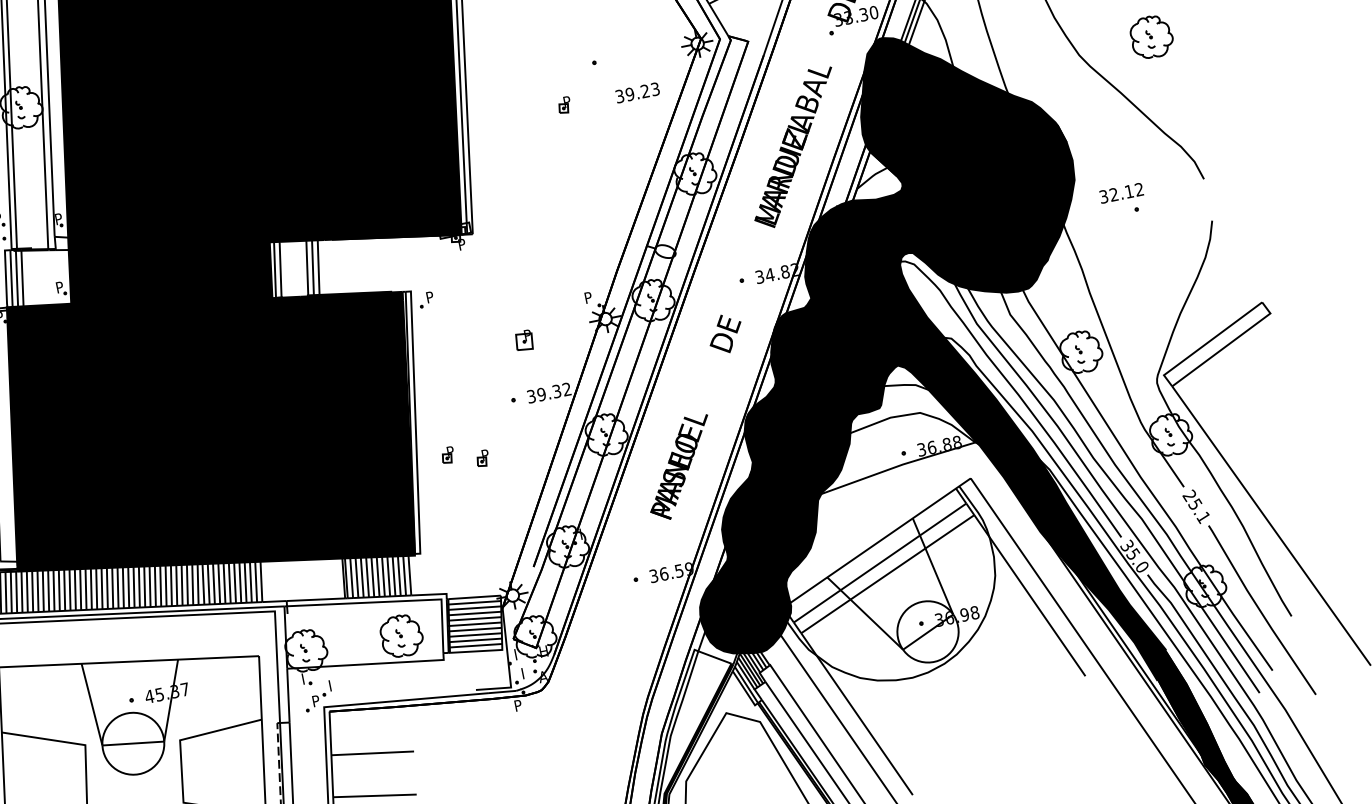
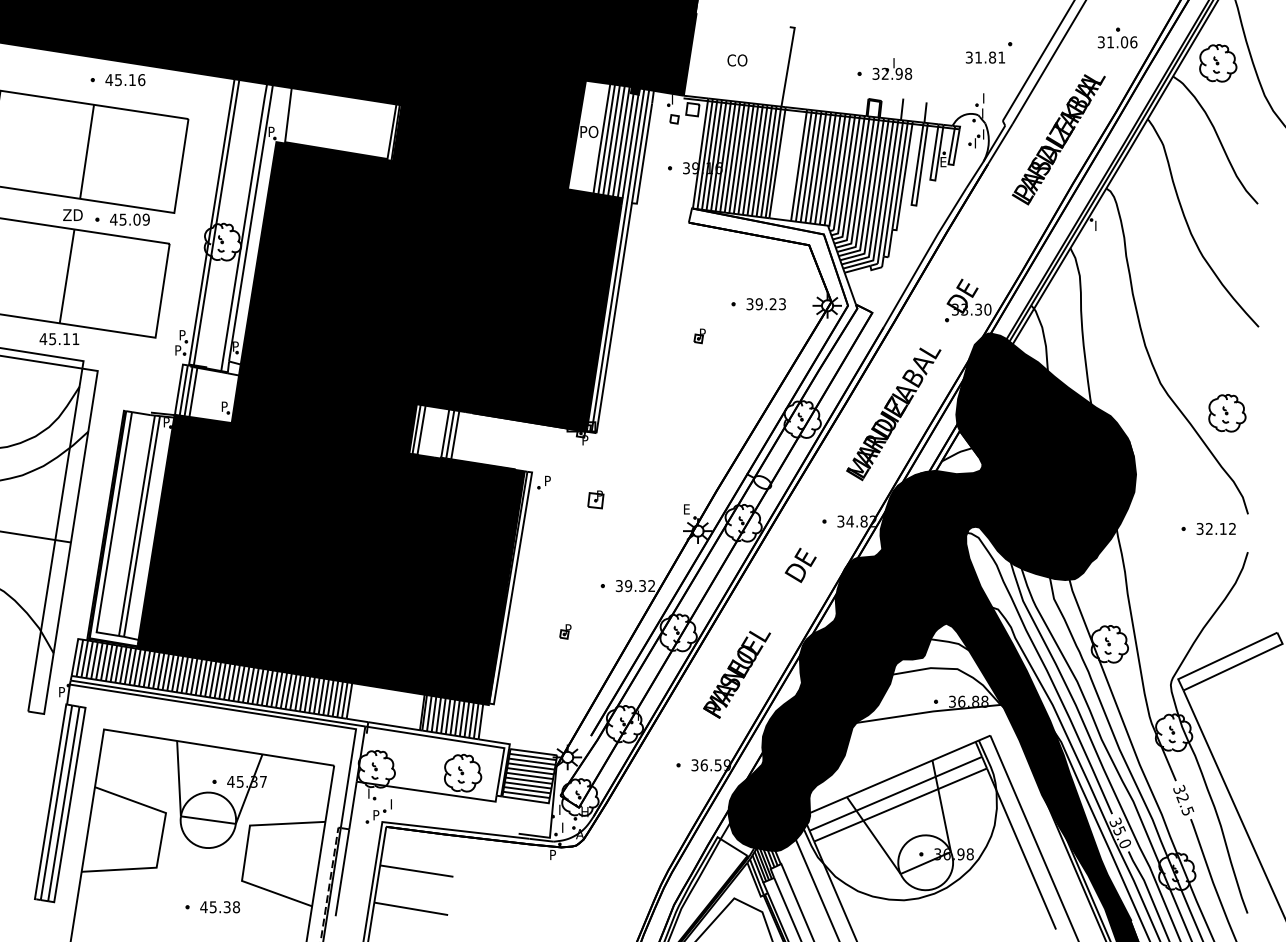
part: (1151, 37) -> (1227, 413), moved
text: (636, 93) -> (765, 304), moved
text: (1120, 192) -> (1215, 528), moved
text: (589, 297) -> (687, 509), P -> E
part: (523, 340) -> (595, 499), moved
part: (447, 454) -> (535, 622), removed
text: (1196, 506) -> (1183, 800), 25.1 -> 32.5

